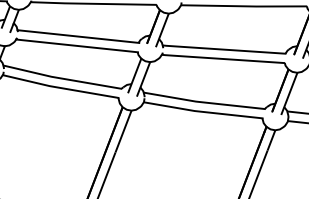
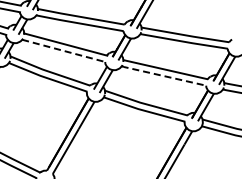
line: (78, 46) -> (64, 51), solid -> dashed
line: (222, 59) -> (163, 76), solid -> dashed

